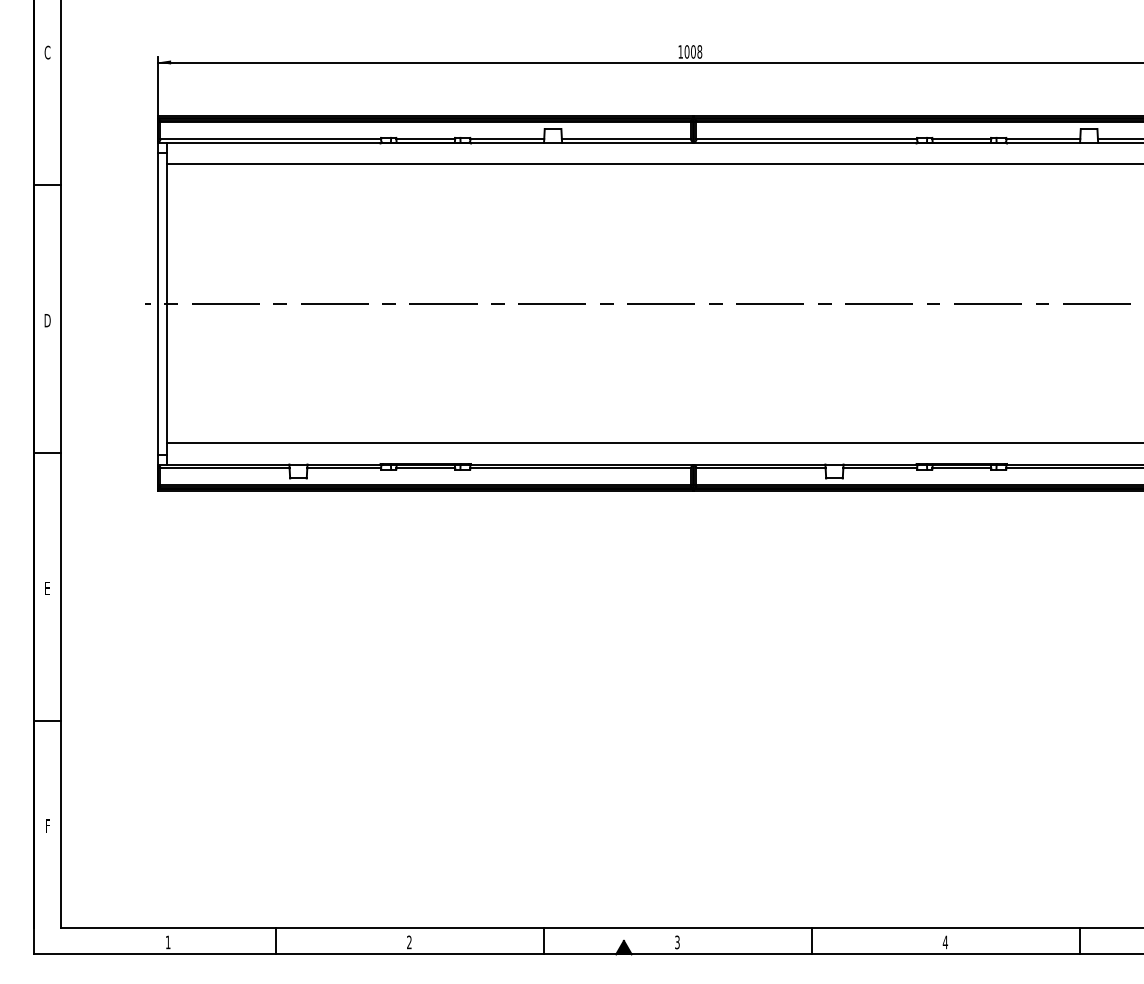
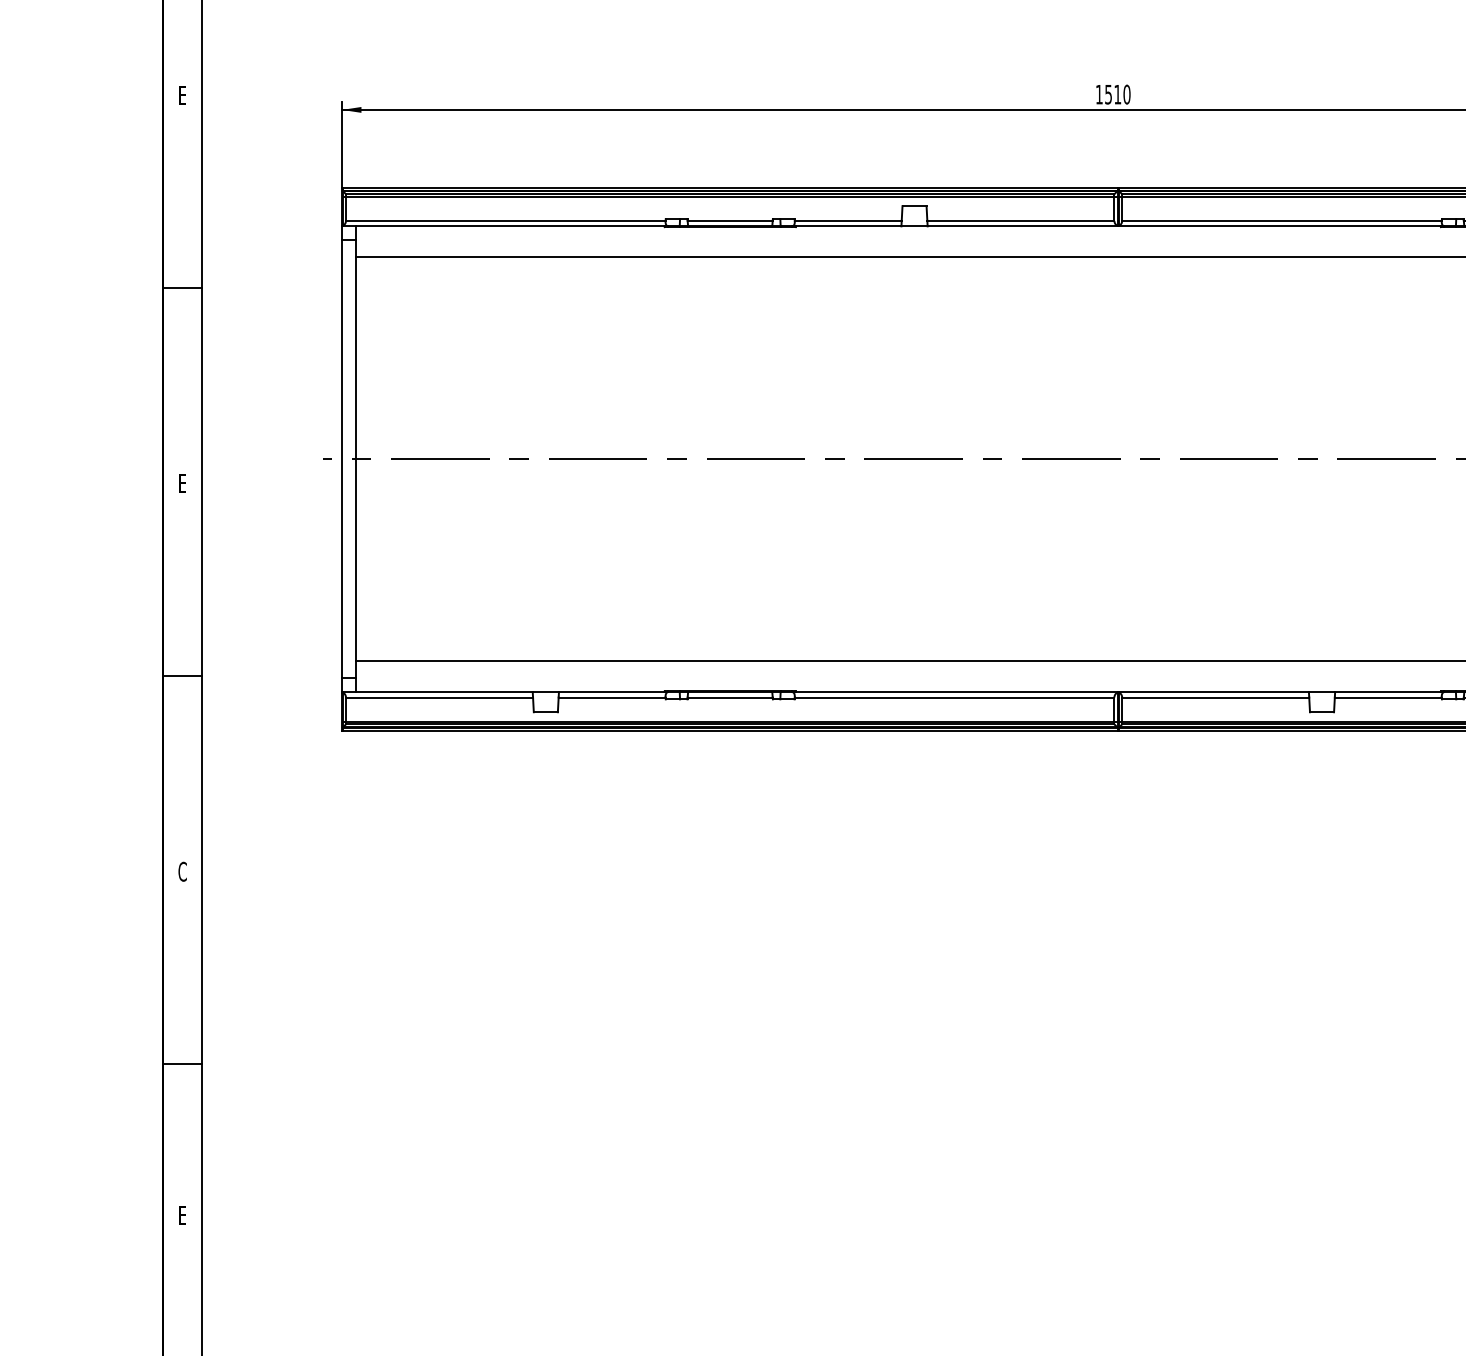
text: (693, 51) -> (1117, 93), 1008 -> 1510
text: (47, 52) -> (182, 95), C -> E
text: (47, 320) -> (182, 483), D -> E
text: (47, 588) -> (182, 871), E -> C
text: (47, 825) -> (182, 1214), F -> E

